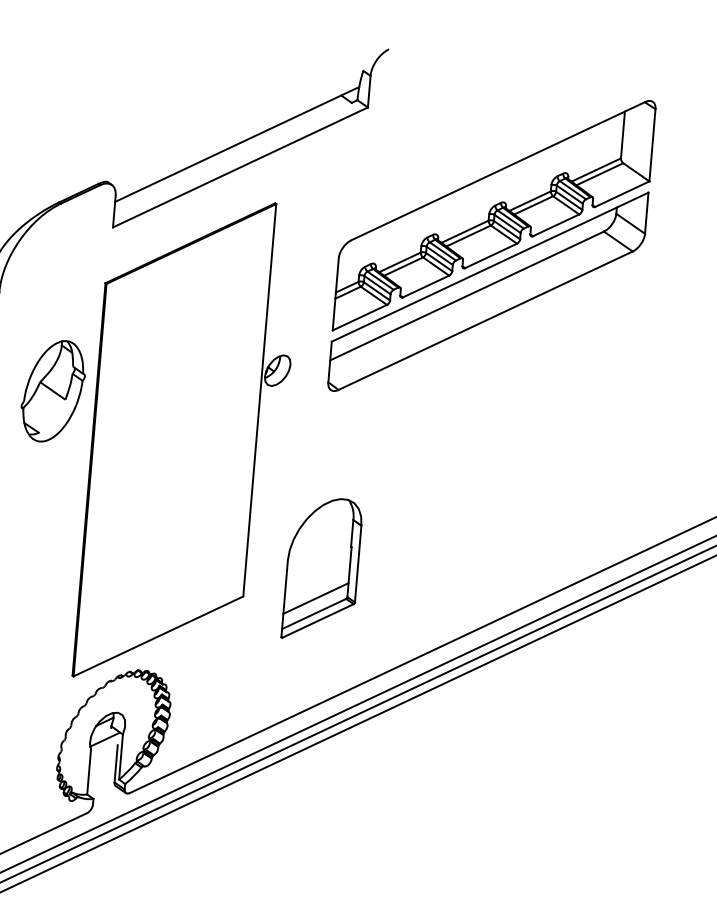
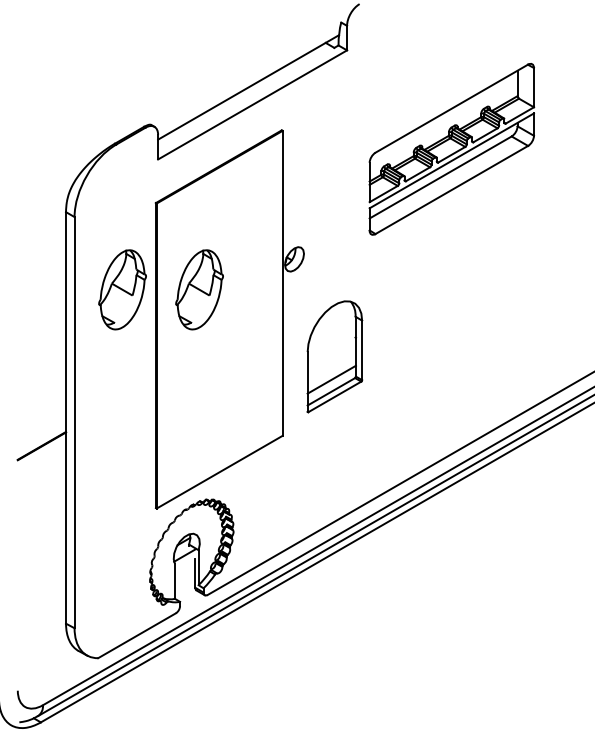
part: (491, 246) -> (451, 149), size x0.7
part: (152, 399) -> (199, 289), added
part: (321, 568) -> (334, 356), moved

